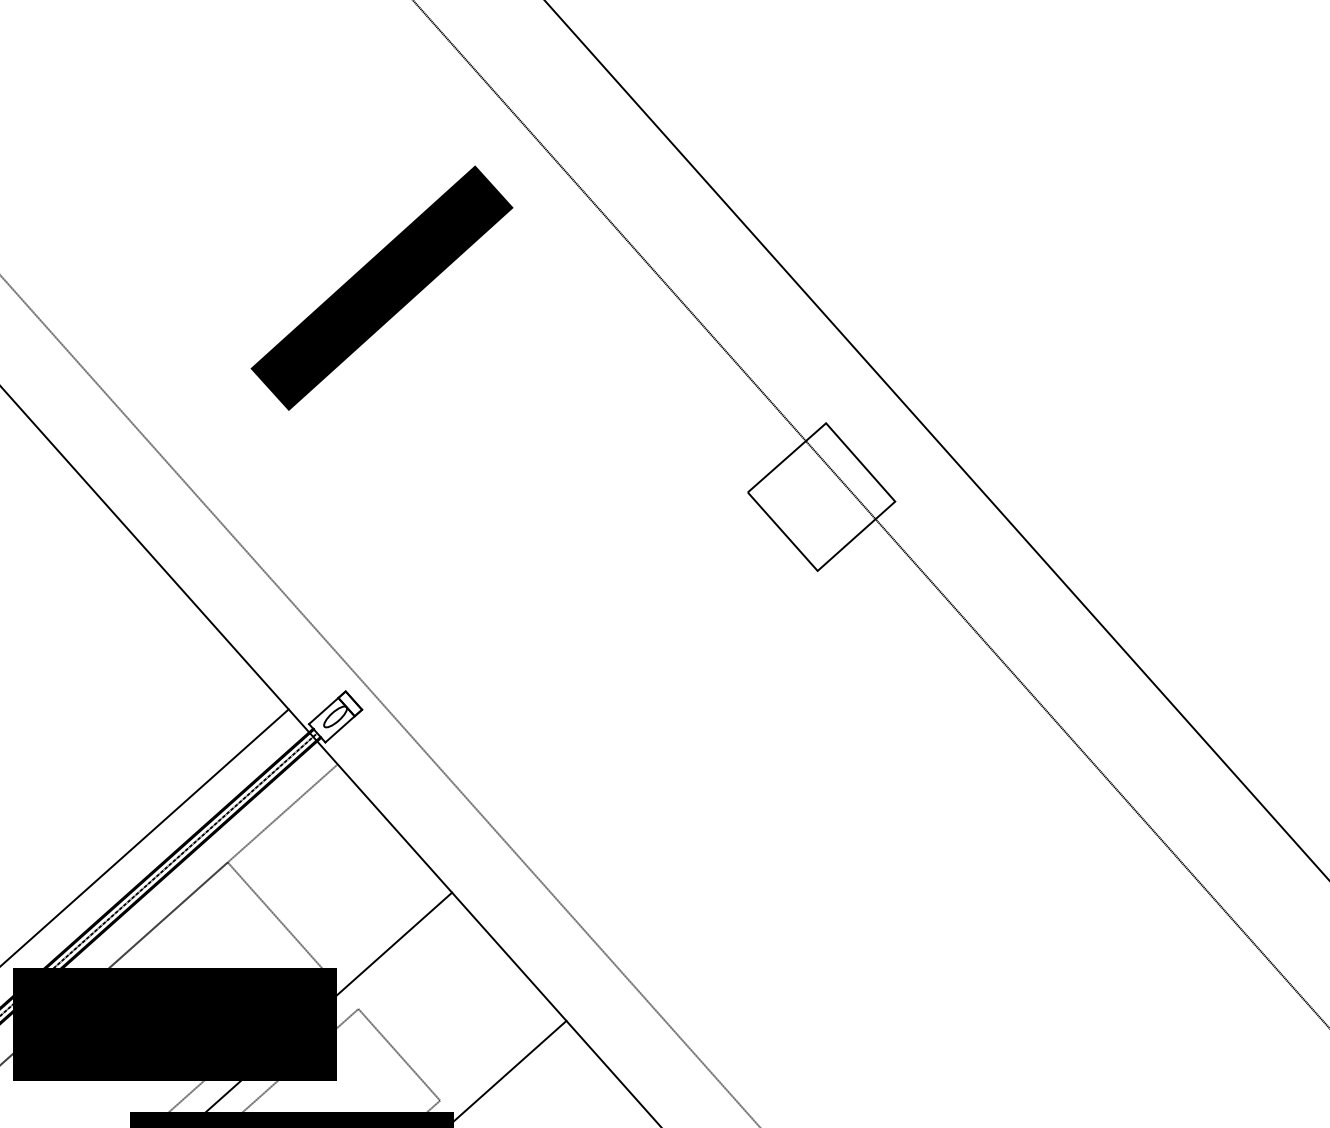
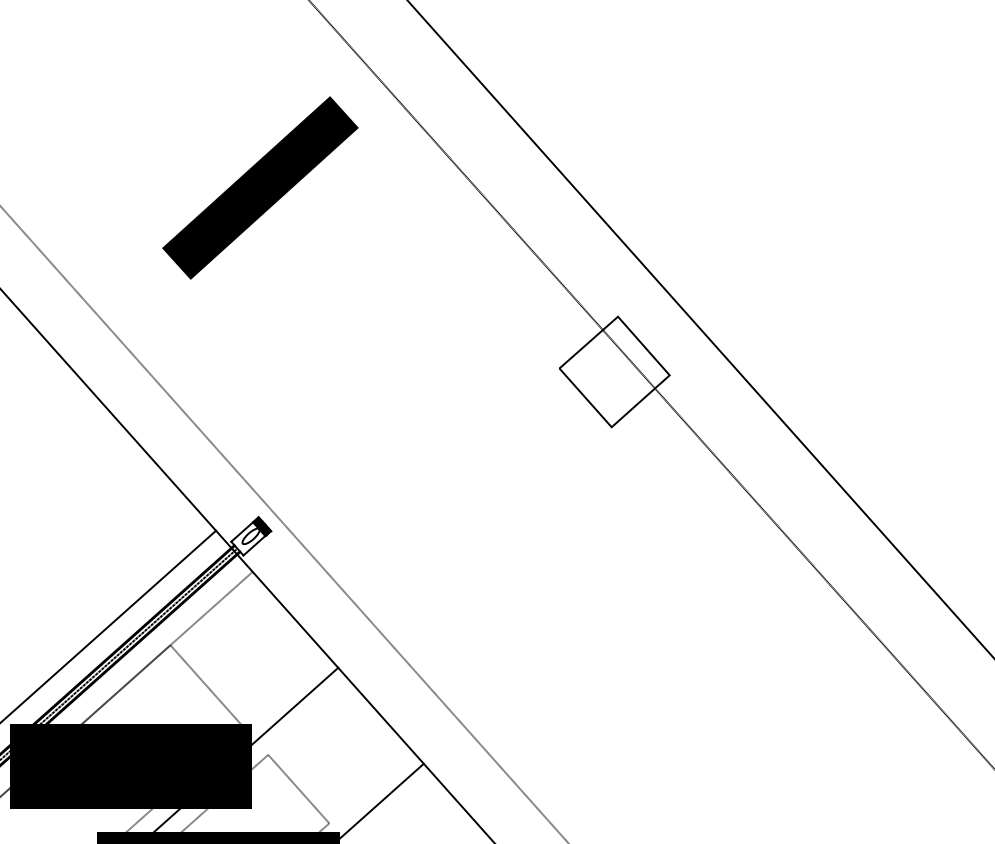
text: (381, 287) -> (260, 187), moved
hatch: (350, 704) -> (262, 527), added

